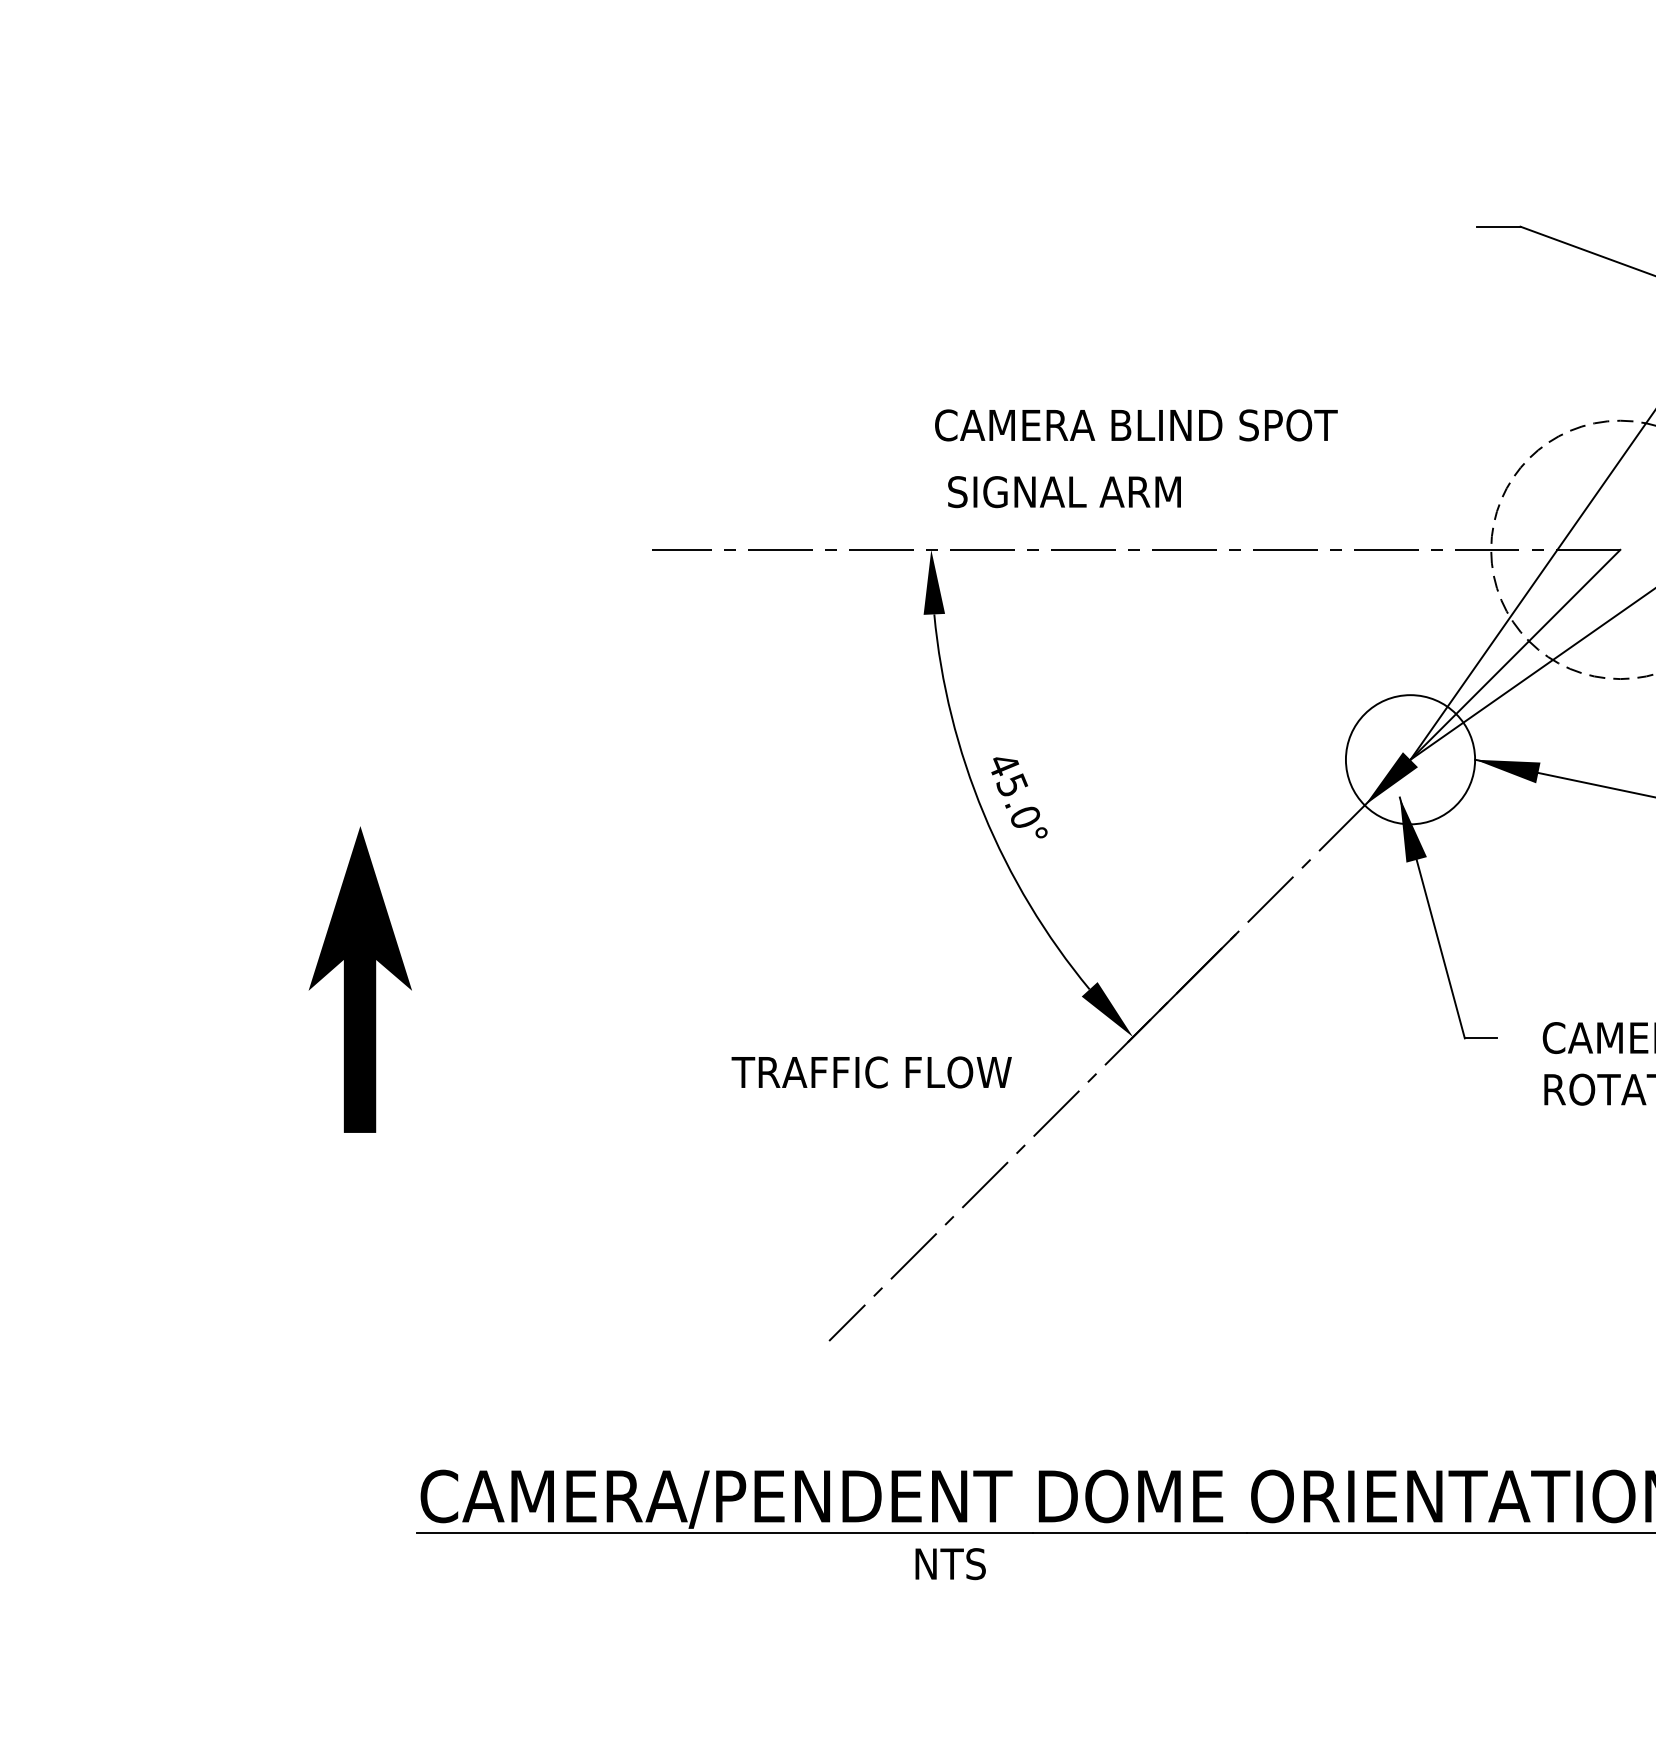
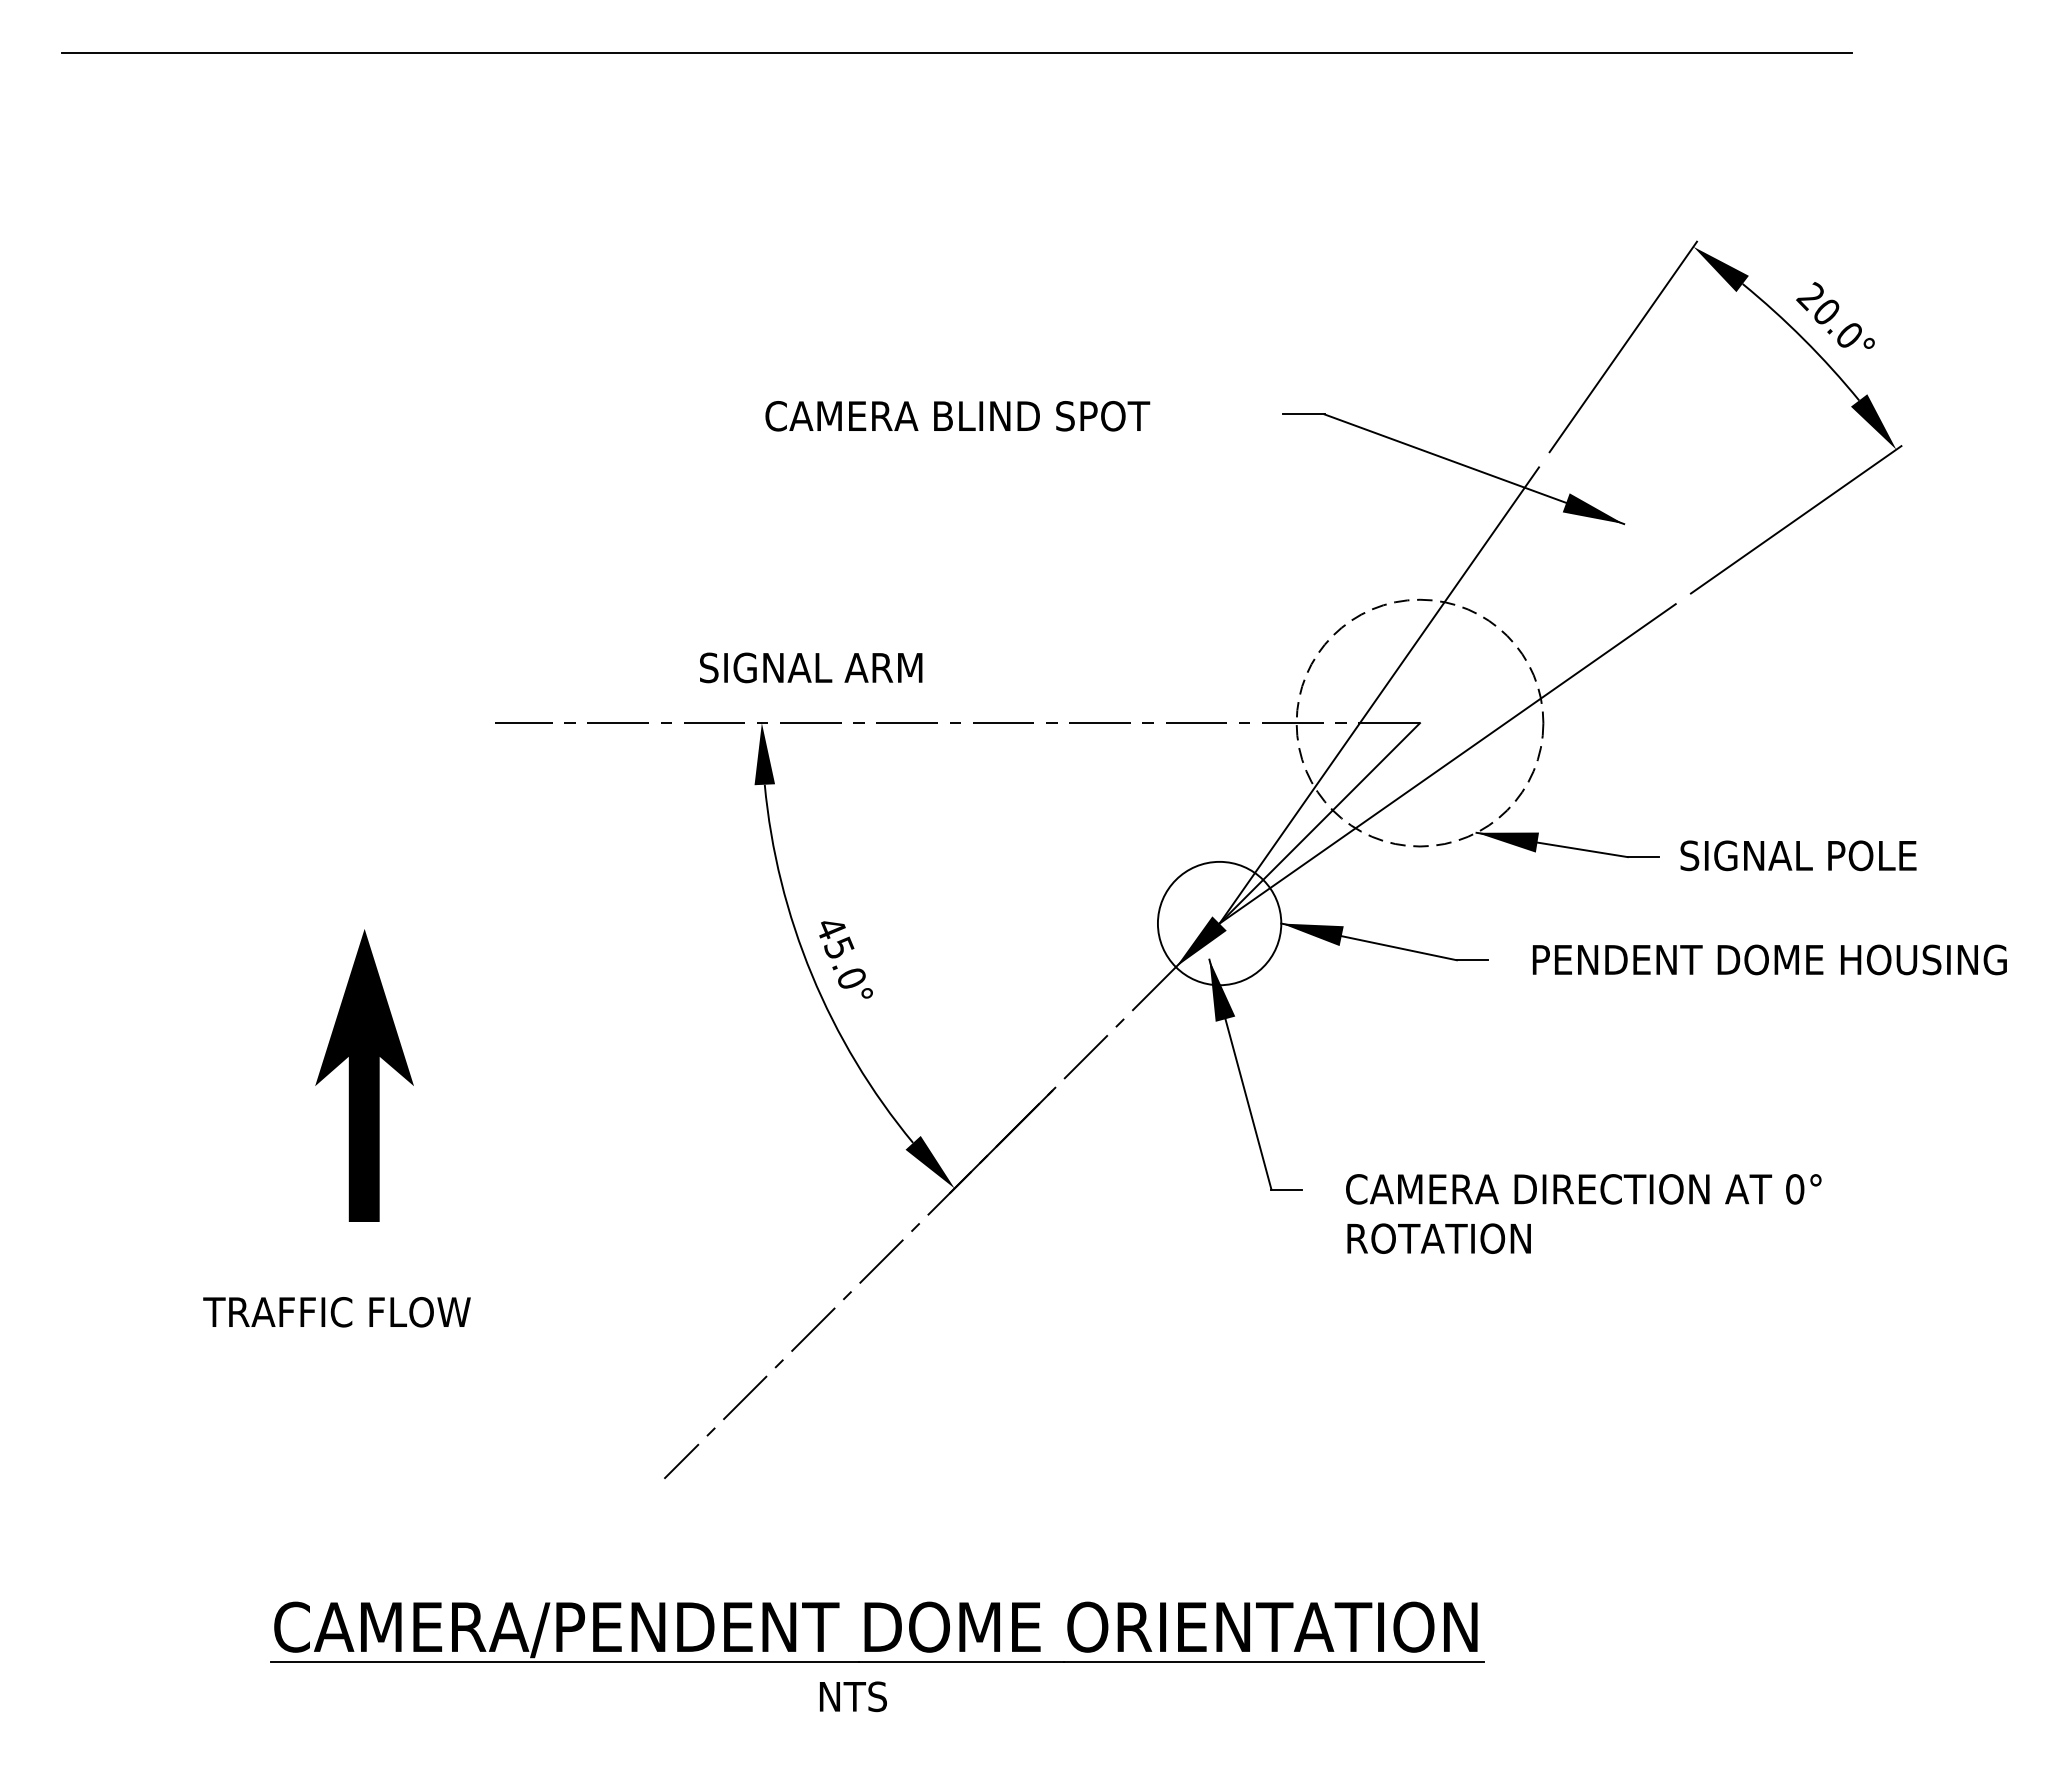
text: (1136, 425) -> (957, 416), moved
text: (1064, 491) -> (811, 667), moved
part: (360, 979) -> (364, 1075), moved
text: (871, 1072) -> (336, 1312), moved
text: (950, 1563) -> (853, 1696), moved

